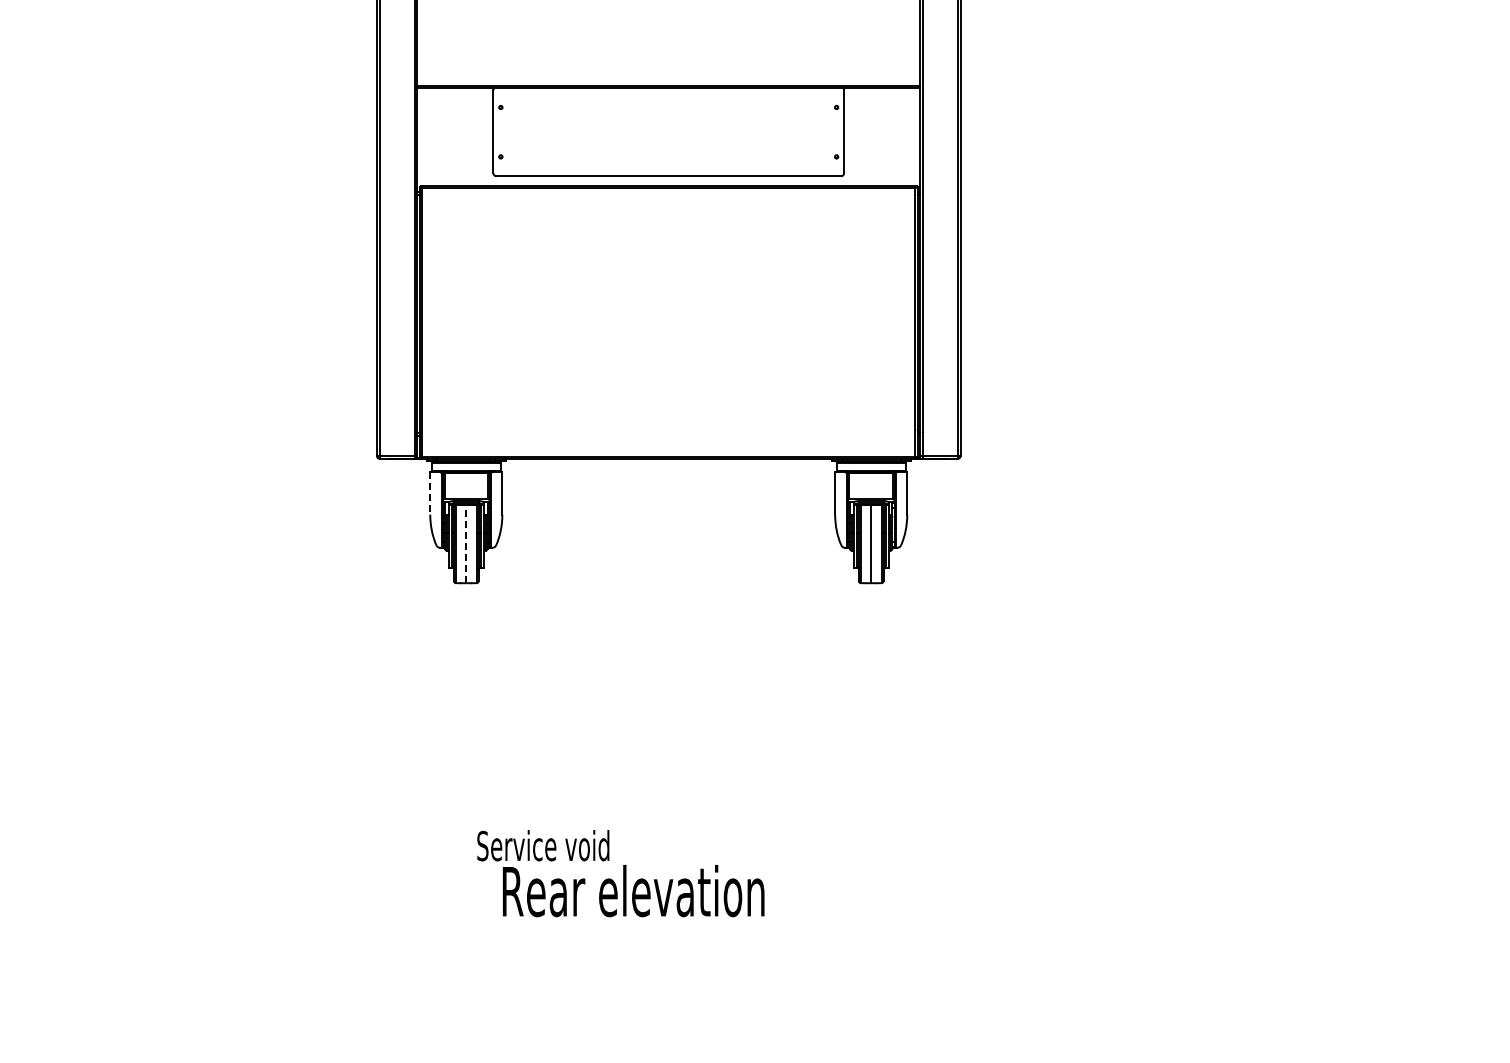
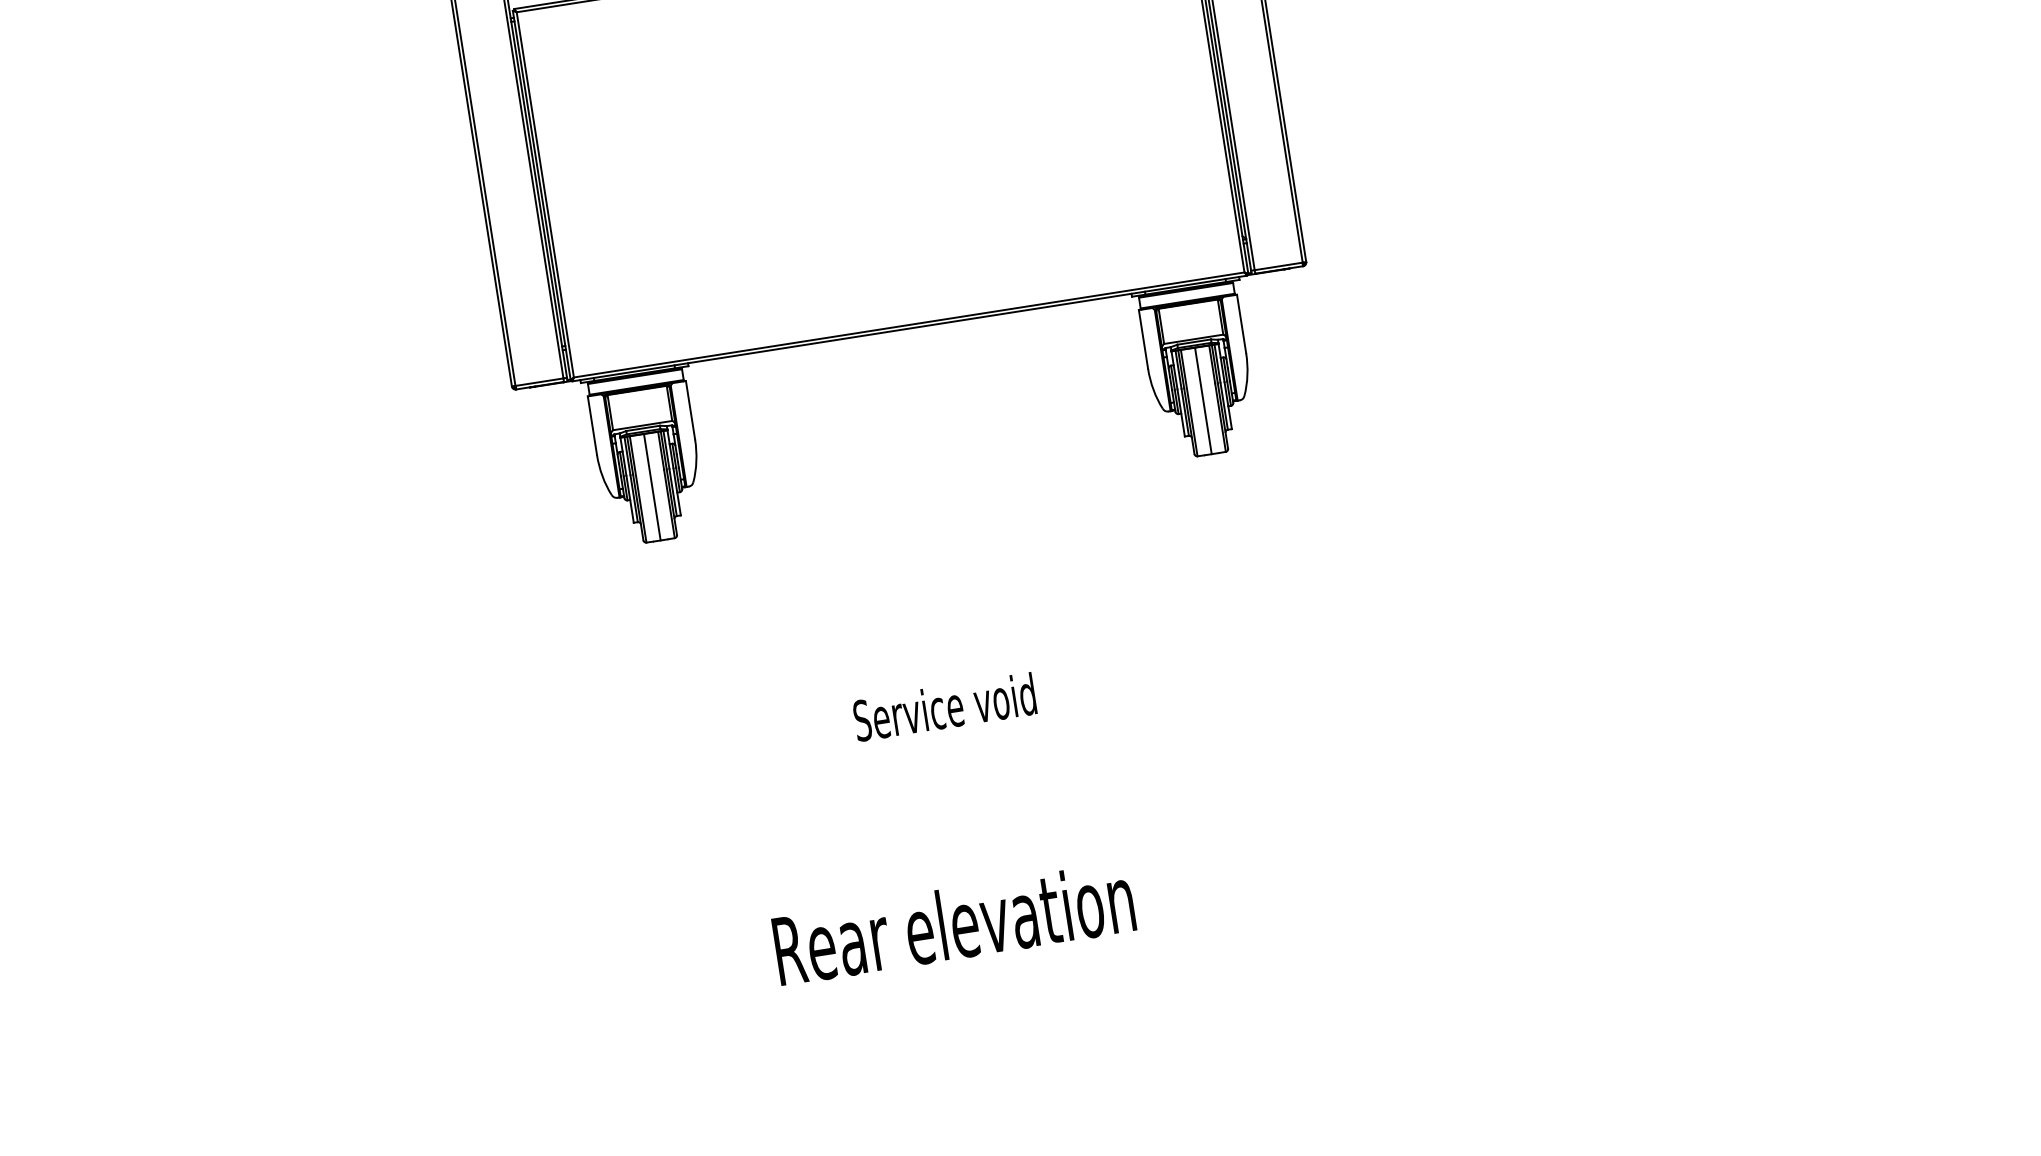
line: (430, 493) -> (592, 426), dashed -> solid
line: (466, 543) -> (652, 486), dashed -> solid
text: (543, 845) -> (944, 706), moved

